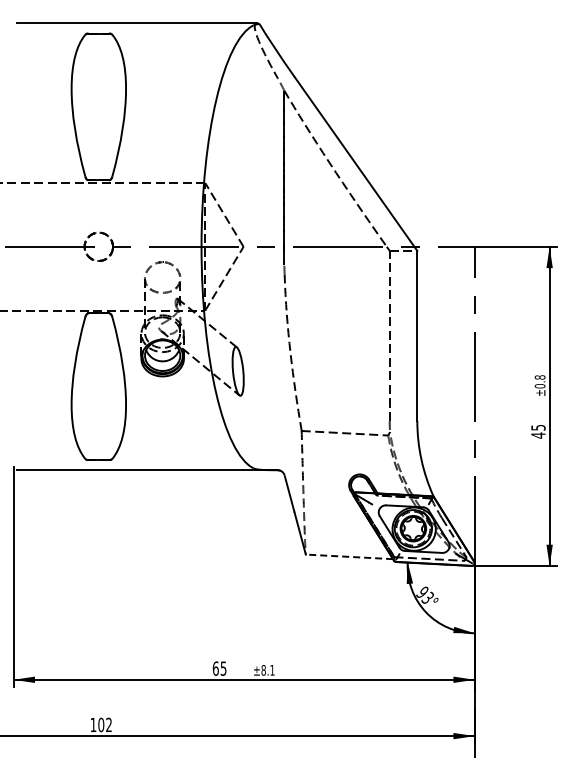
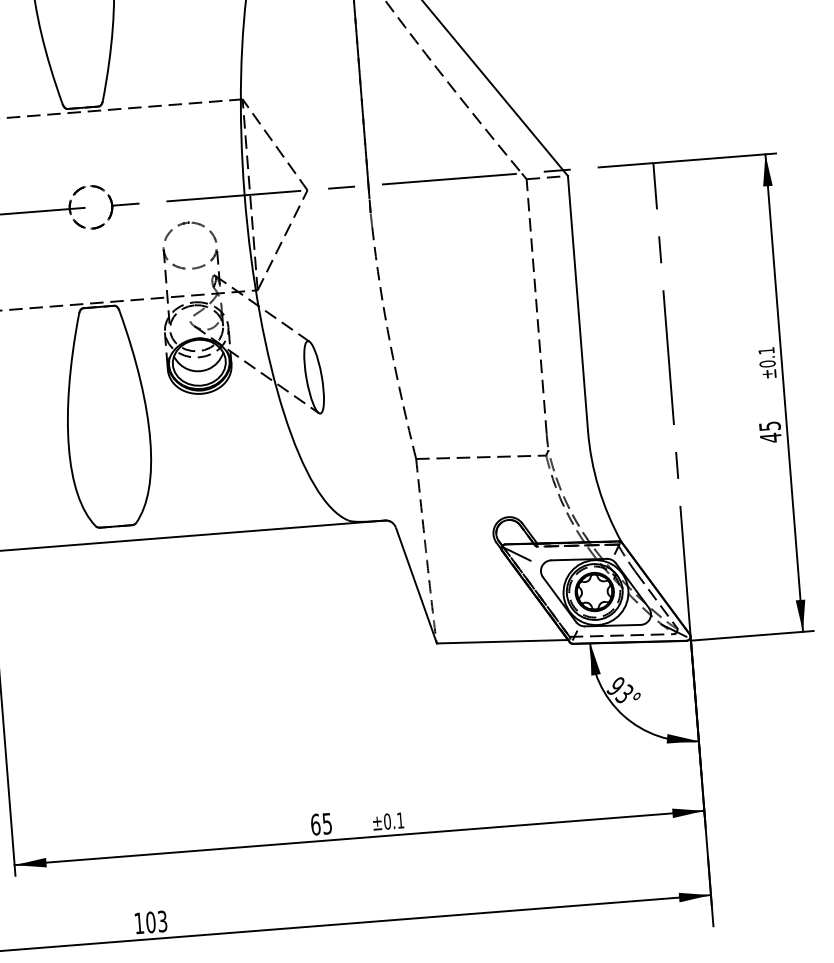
text: (539, 377) -> (765, 350), ±0.8 -> ±0.1
line: (349, 556) -> (502, 641), dashed -> solid
text: (263, 670) -> (387, 821), ±8.1 -> ±0.1
text: (108, 725) -> (161, 922), 102 -> 103

